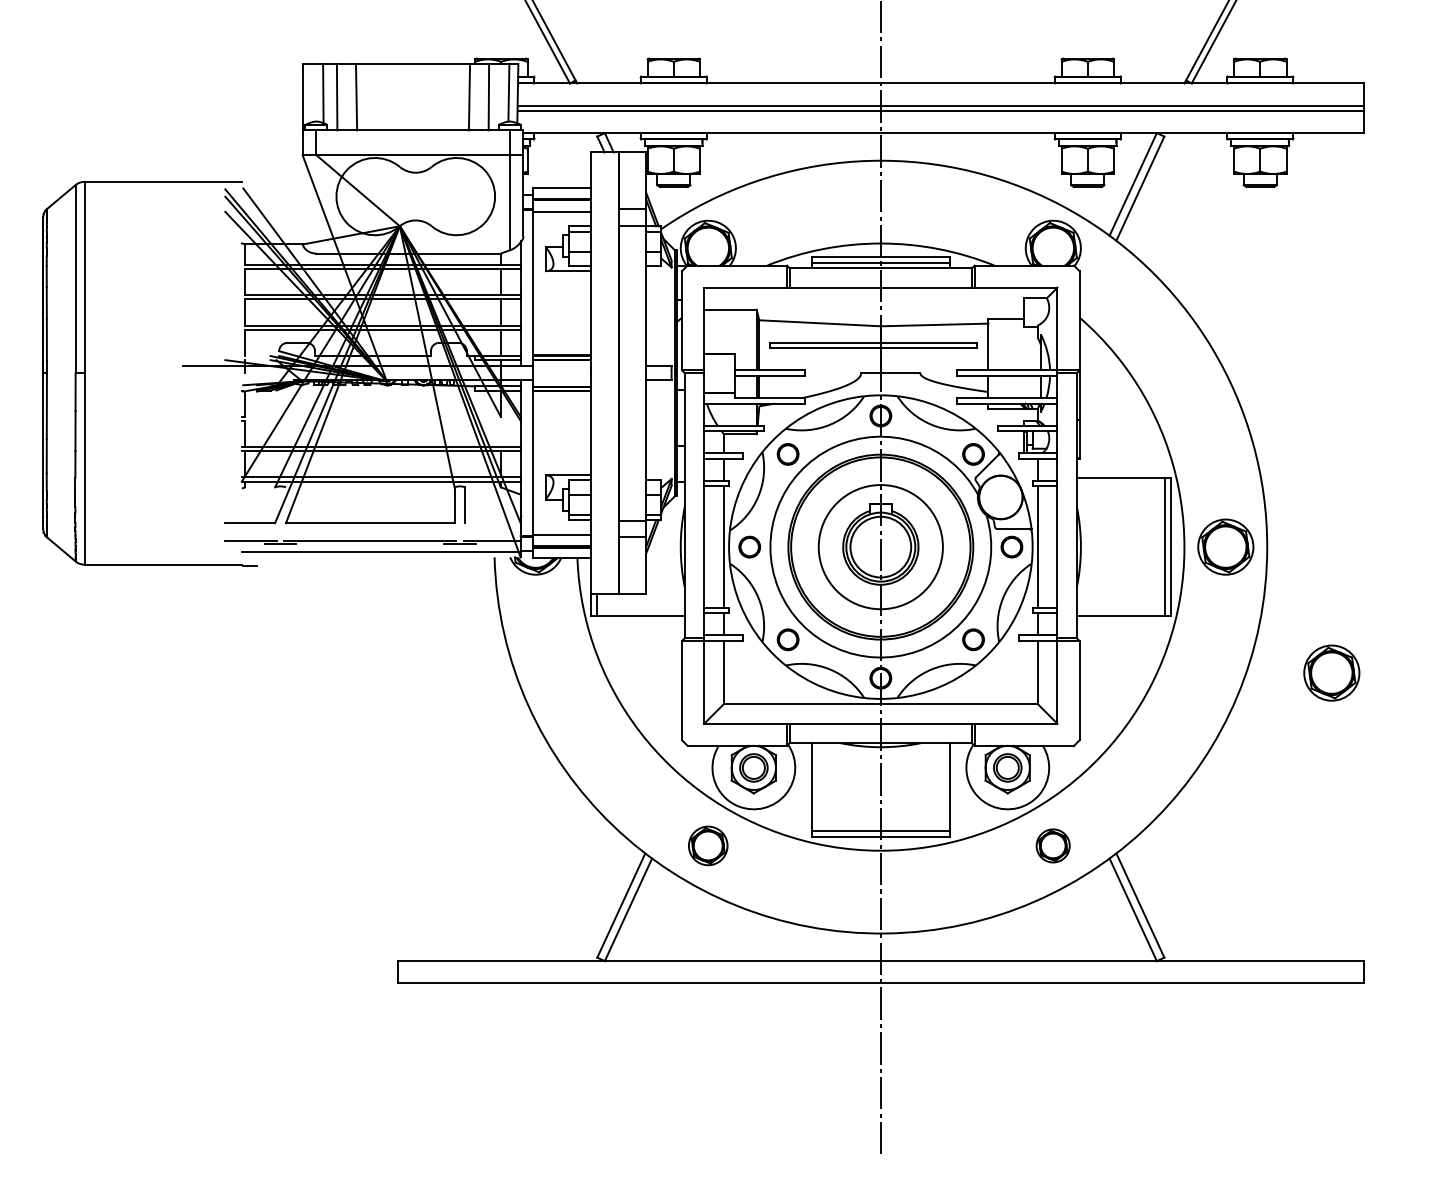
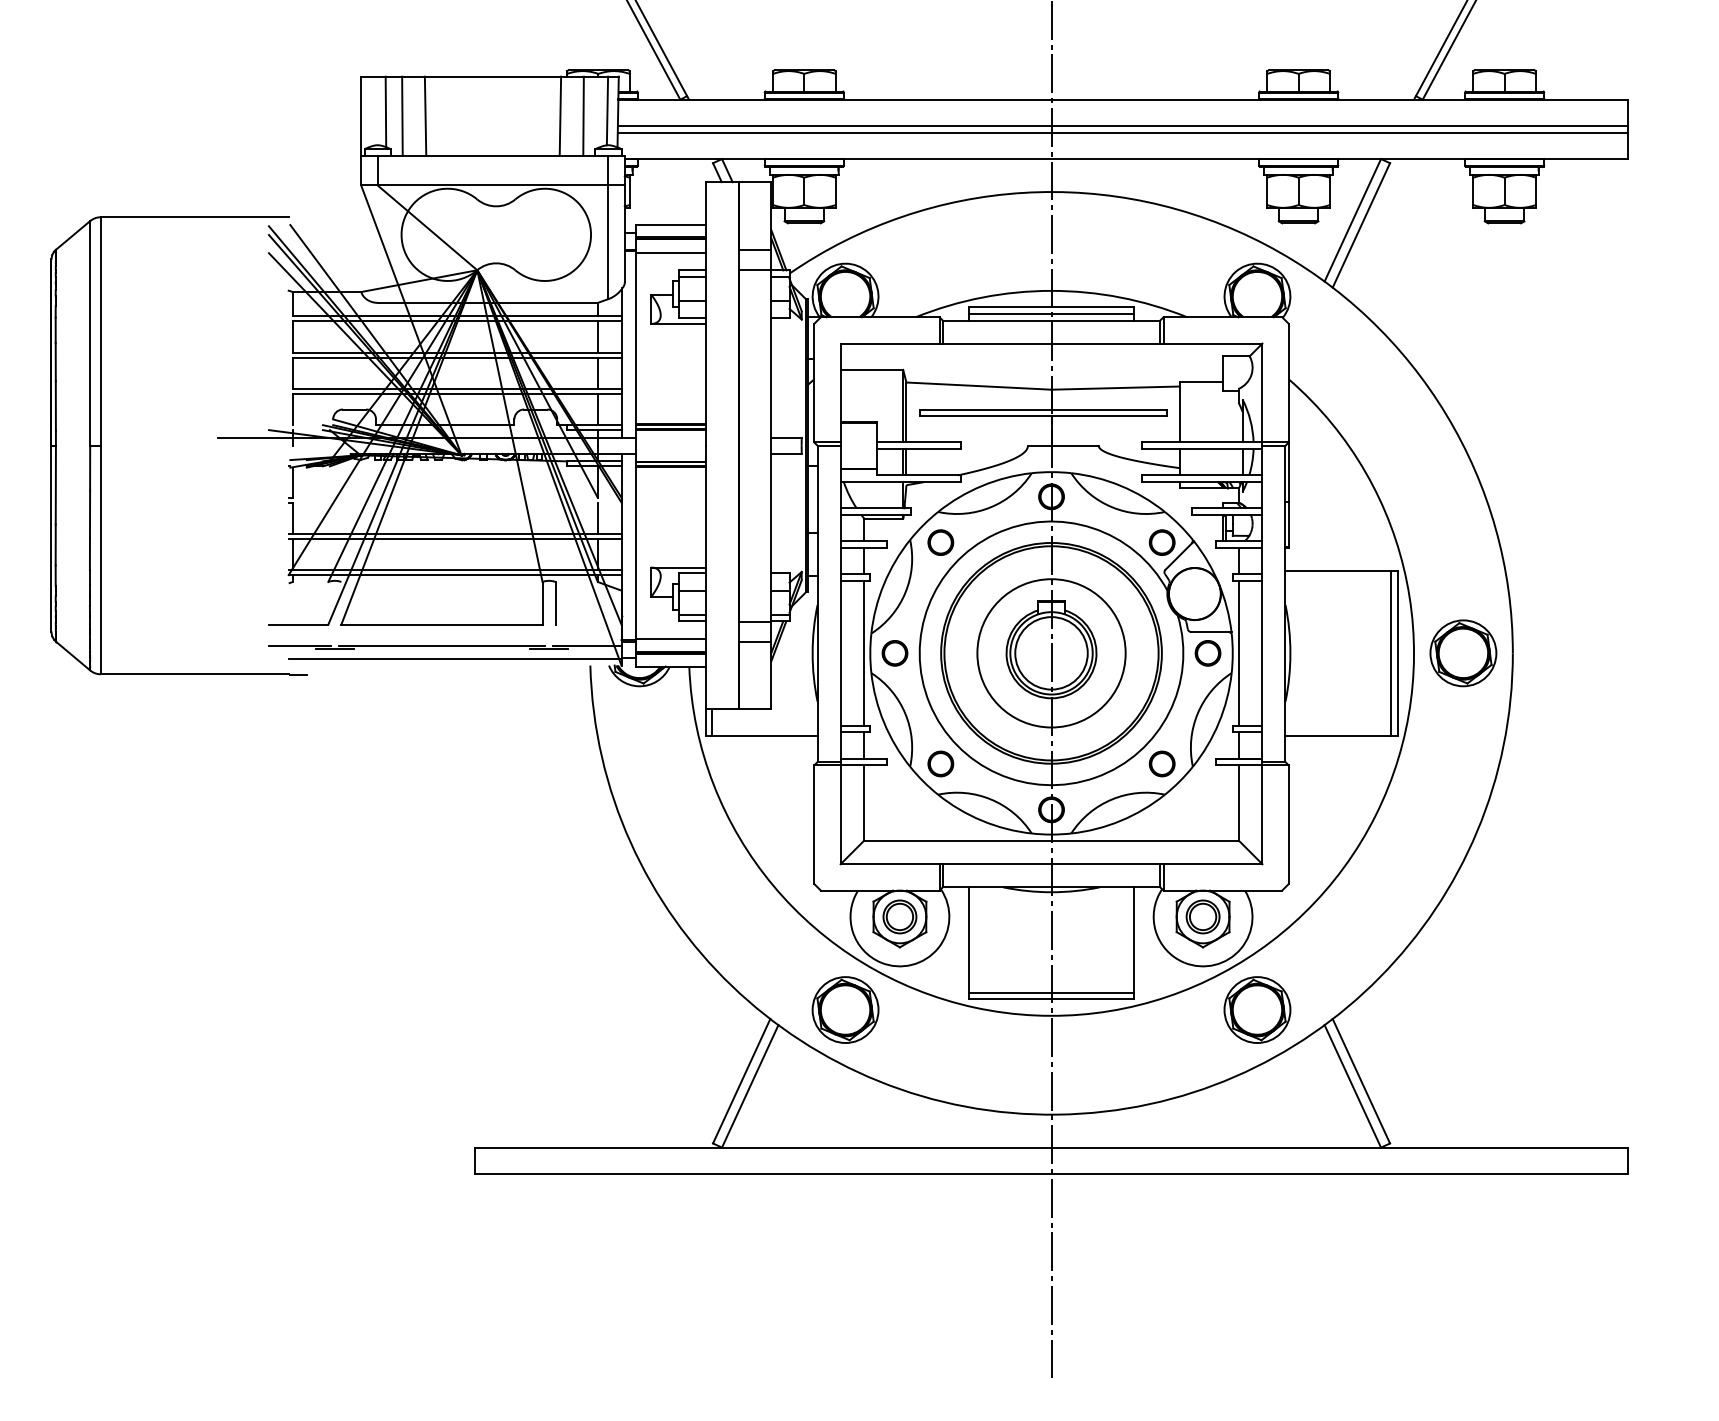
line: (500, 433) -> (597, 517), added
part: (1331, 672) -> (1589, 803), removed
part: (707, 845) -> (844, 1009), size x1.43
part: (1052, 845) -> (1256, 1009), size x1.67

